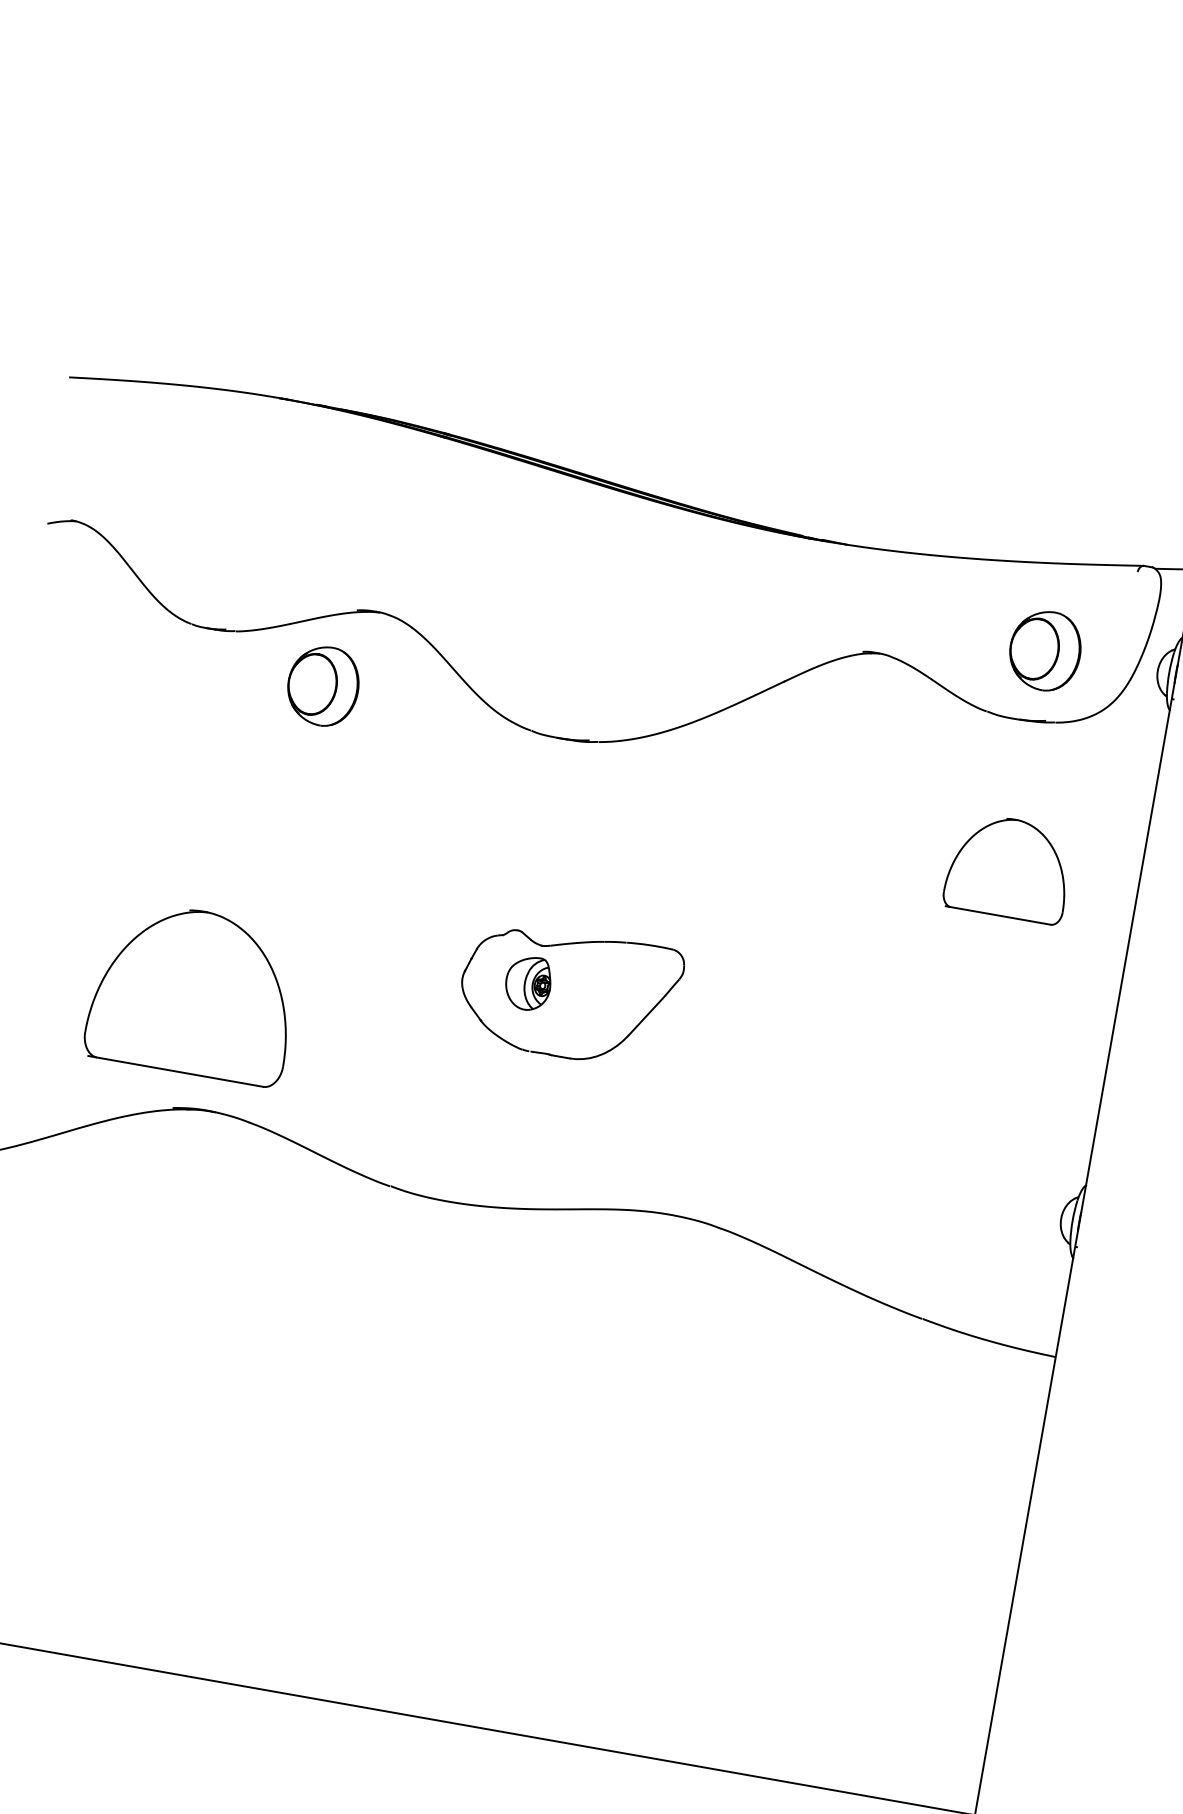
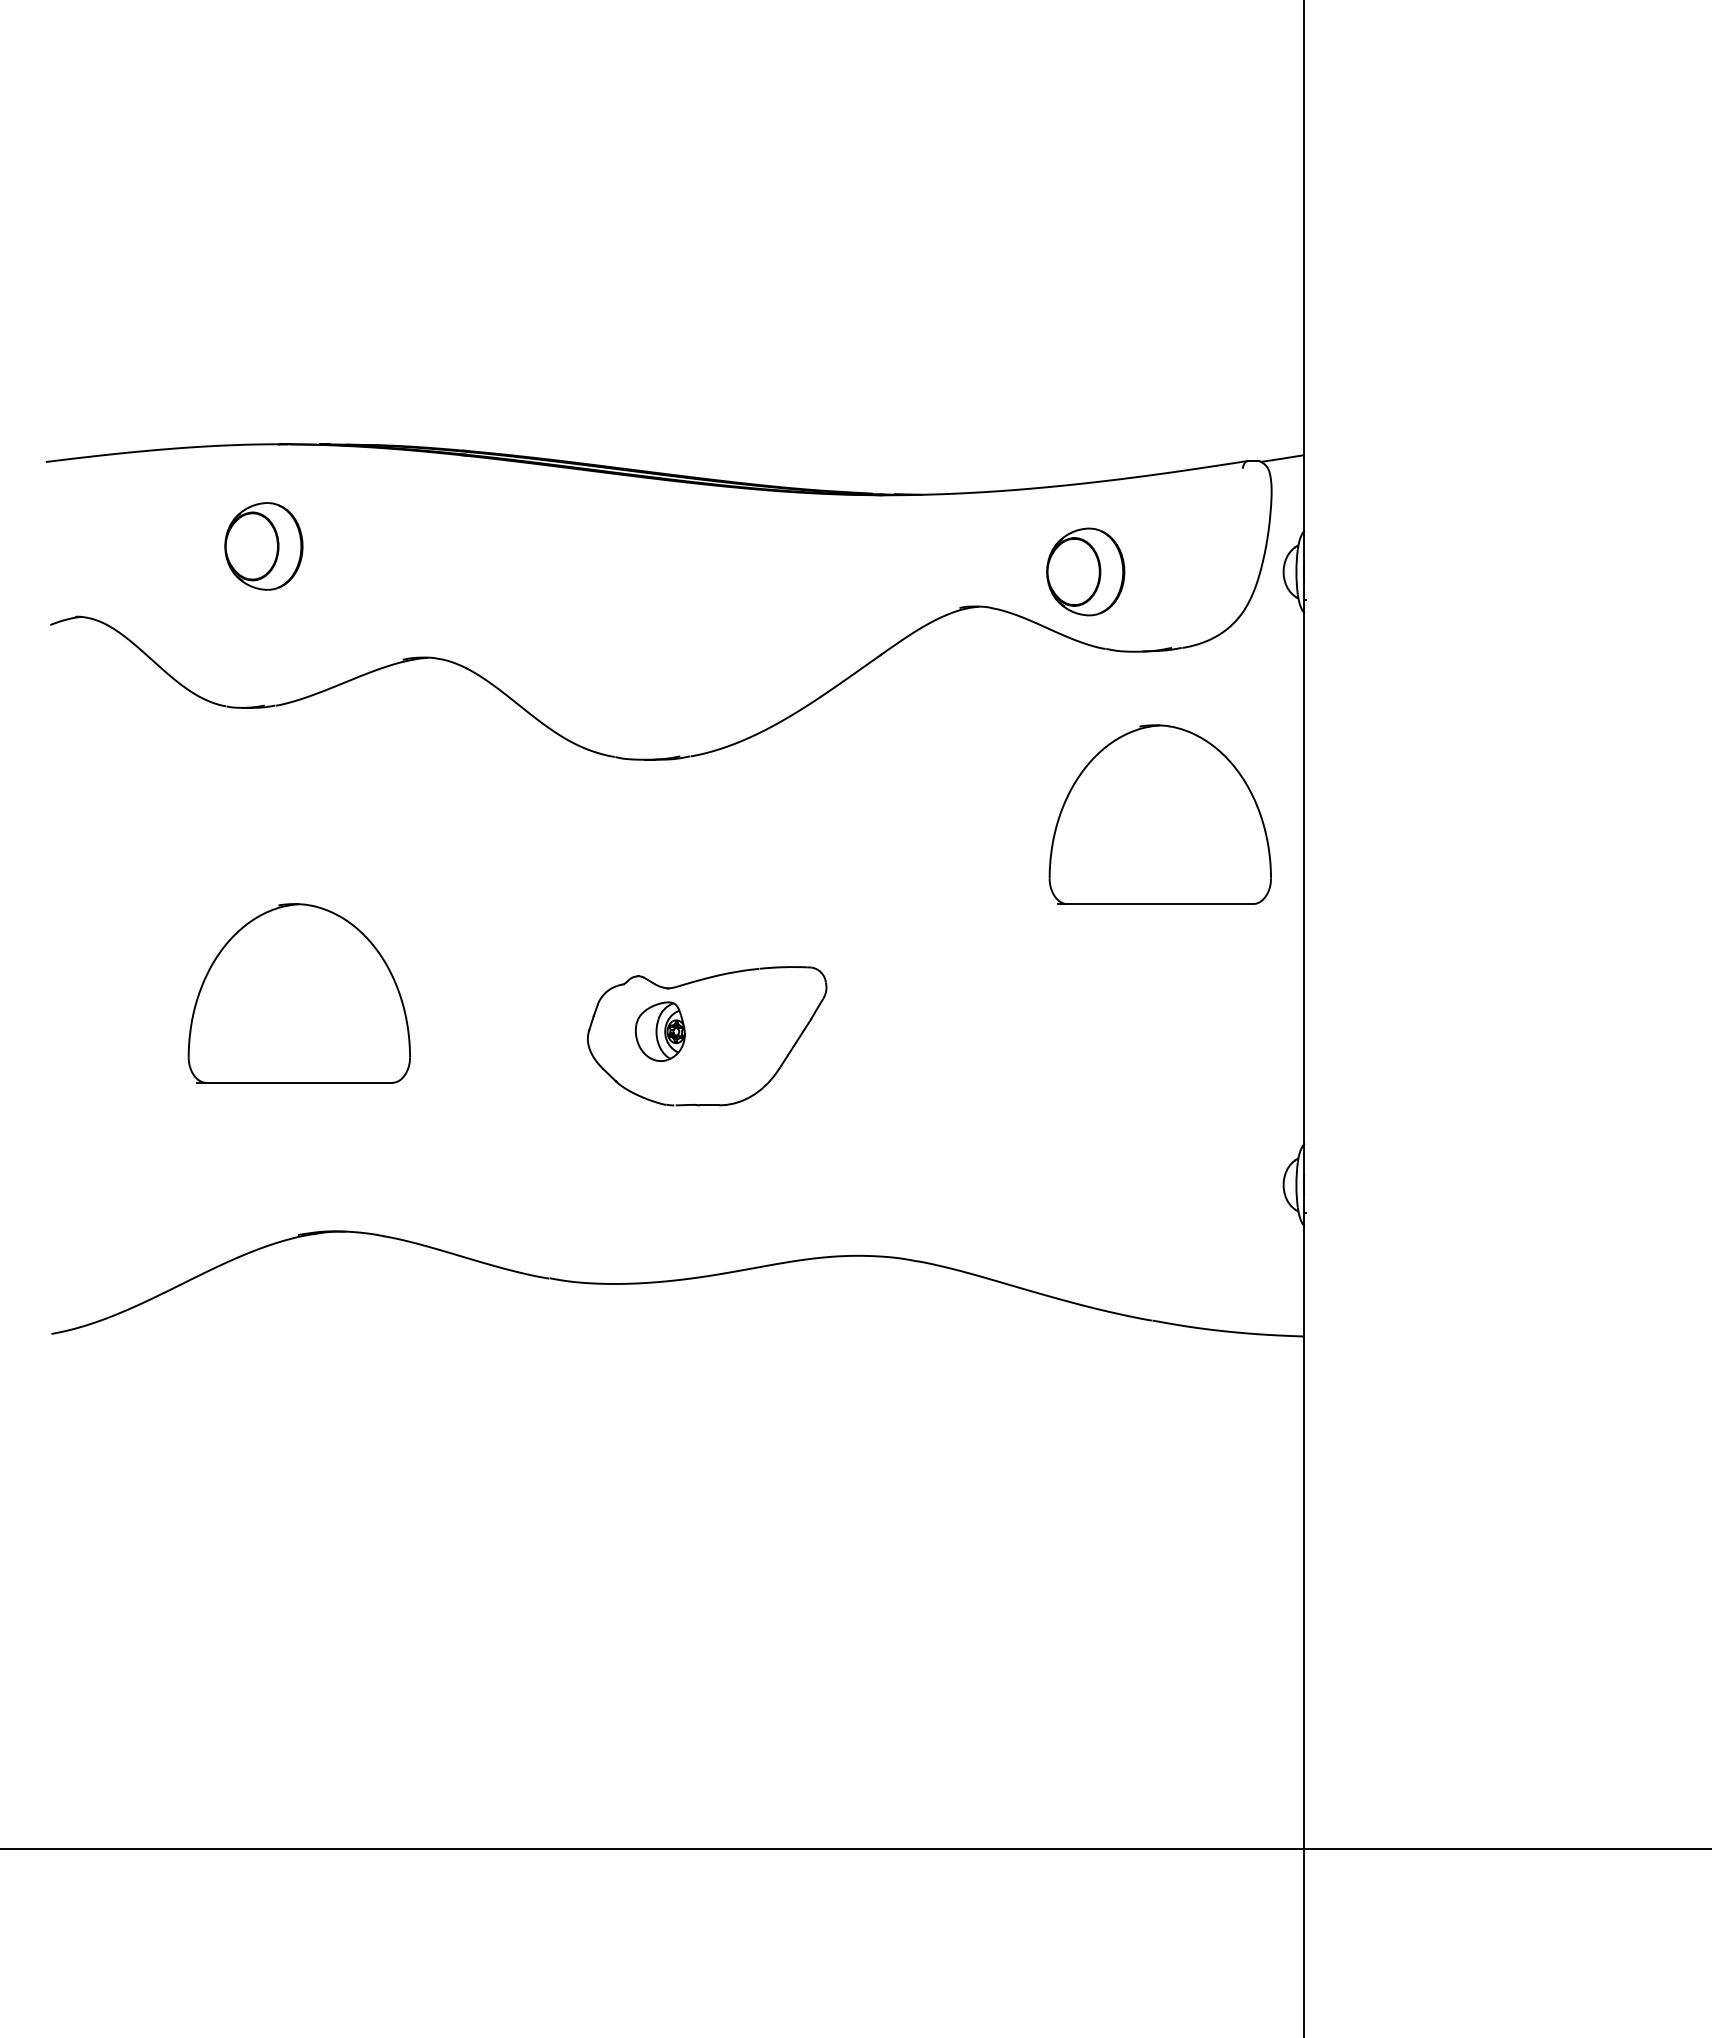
part: (1045, 650) -> (1085, 571), moved
part: (322, 686) -> (263, 546), moved
part: (1008, 867) -> (1159, 814), size x1.67
part: (193, 992) -> (298, 993), moved

